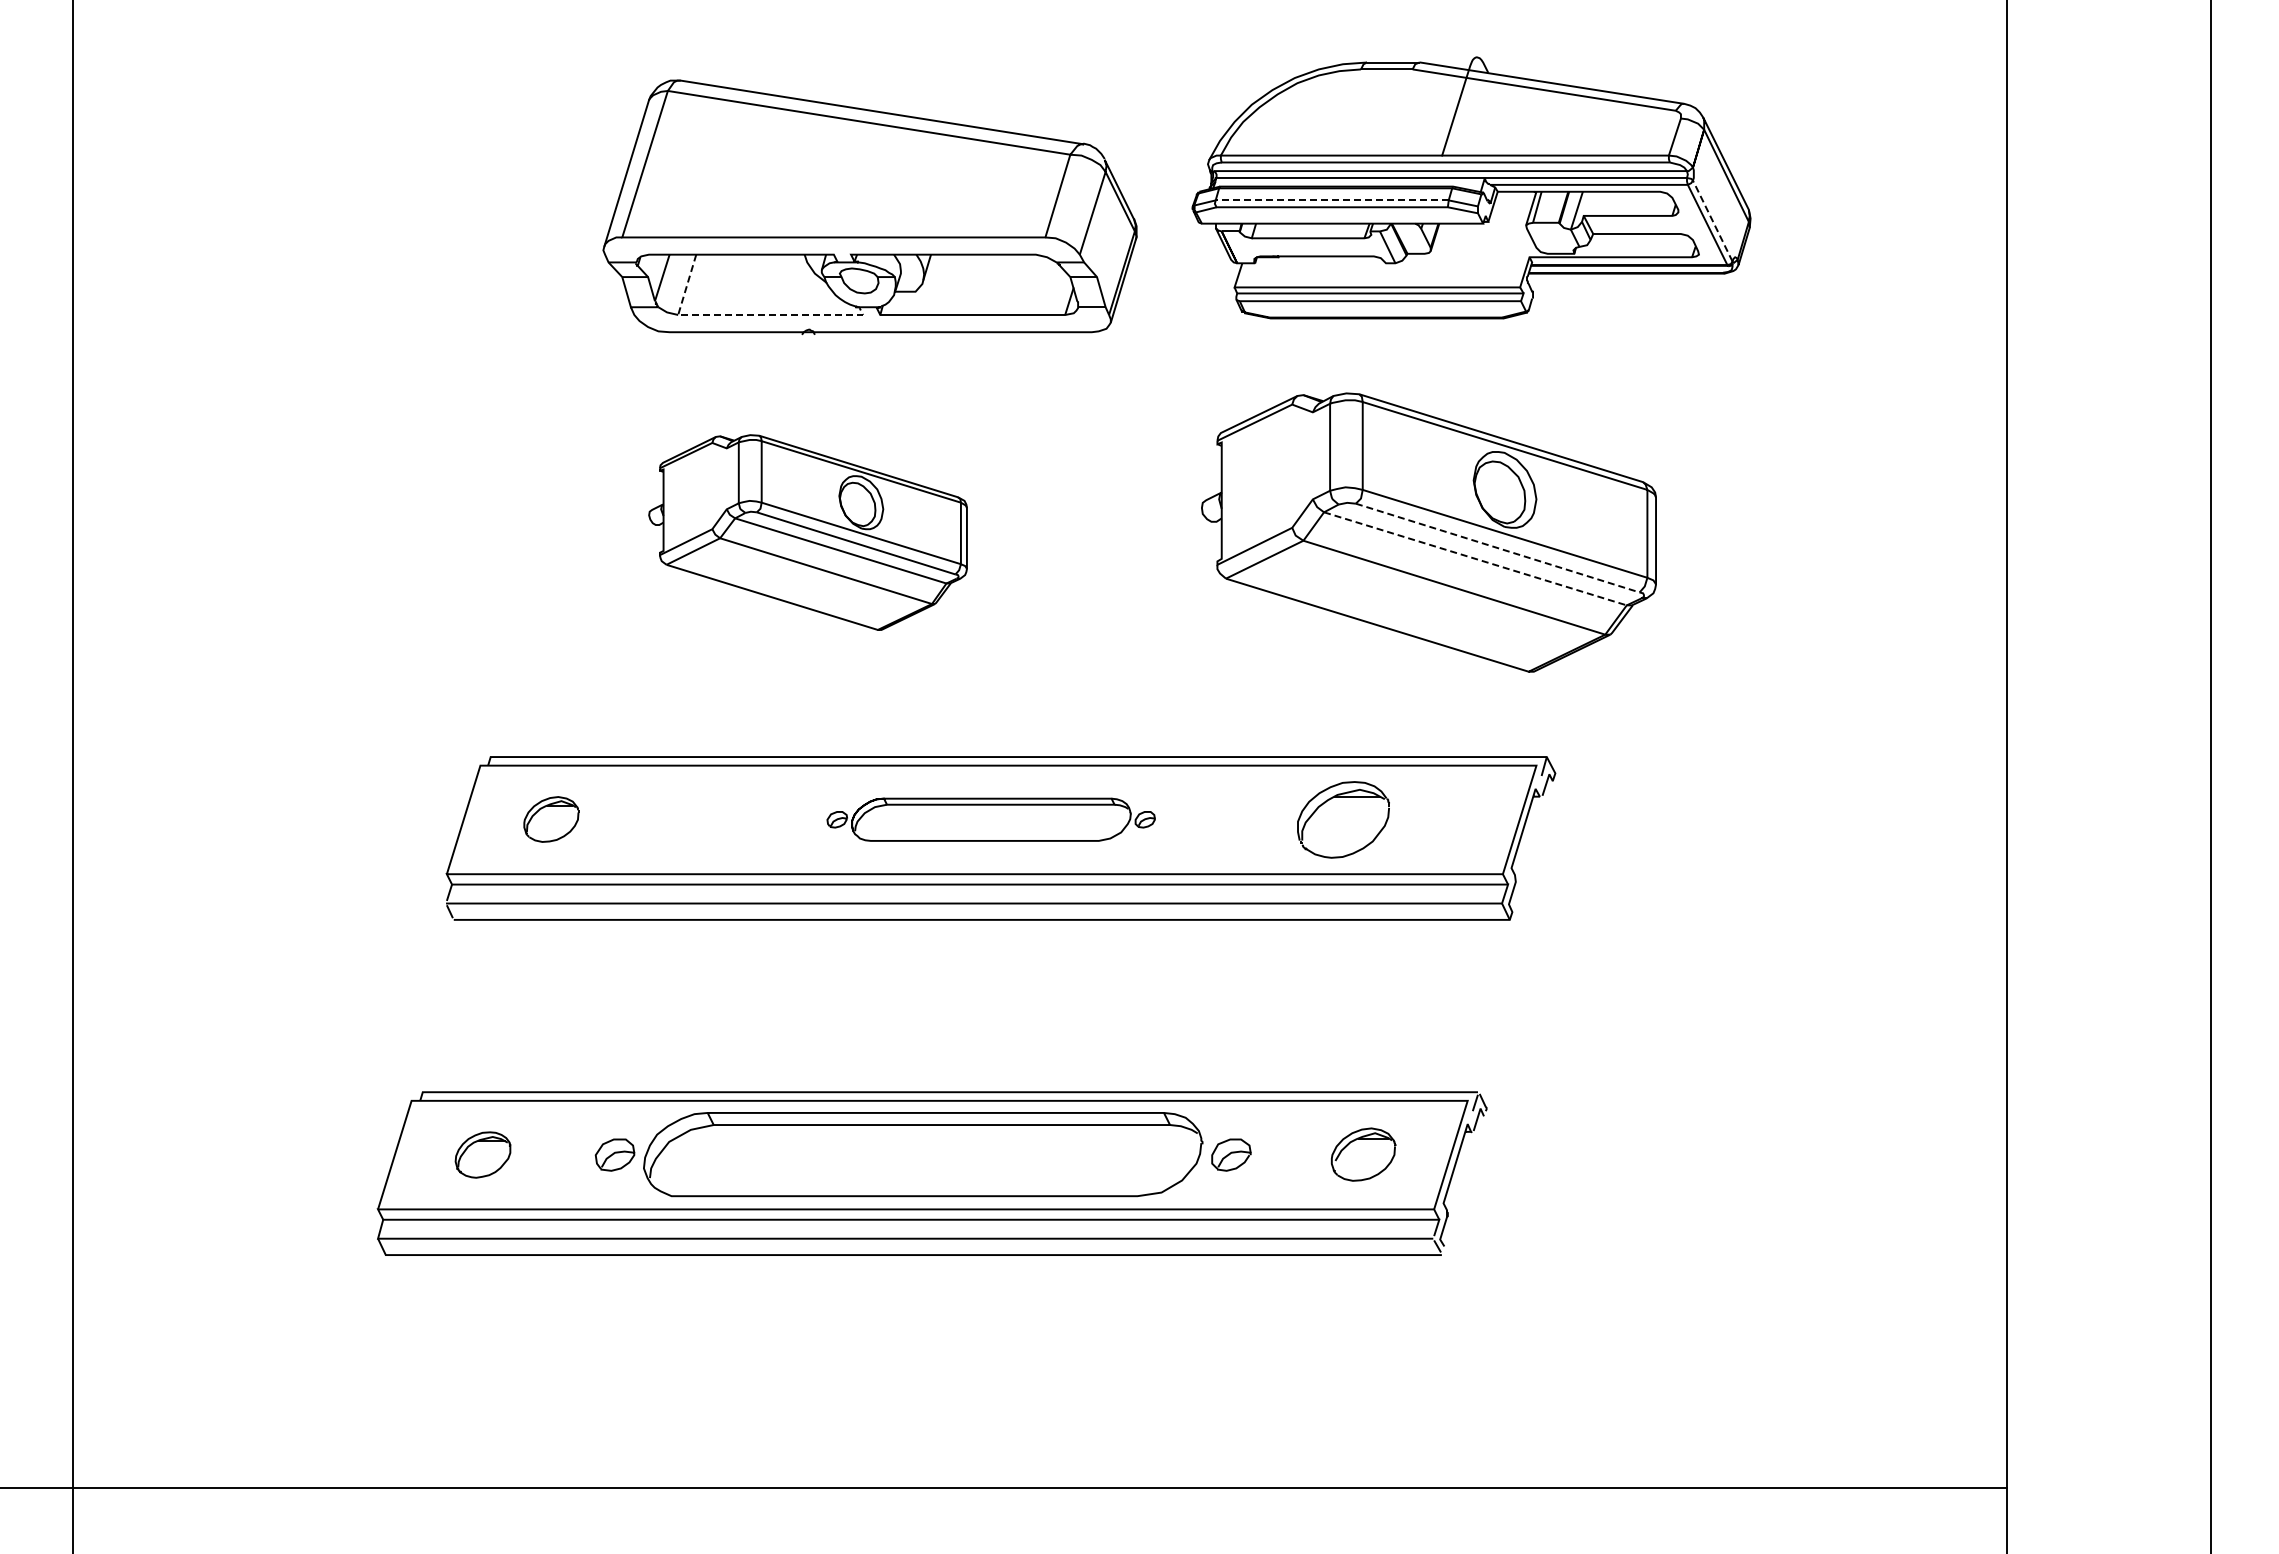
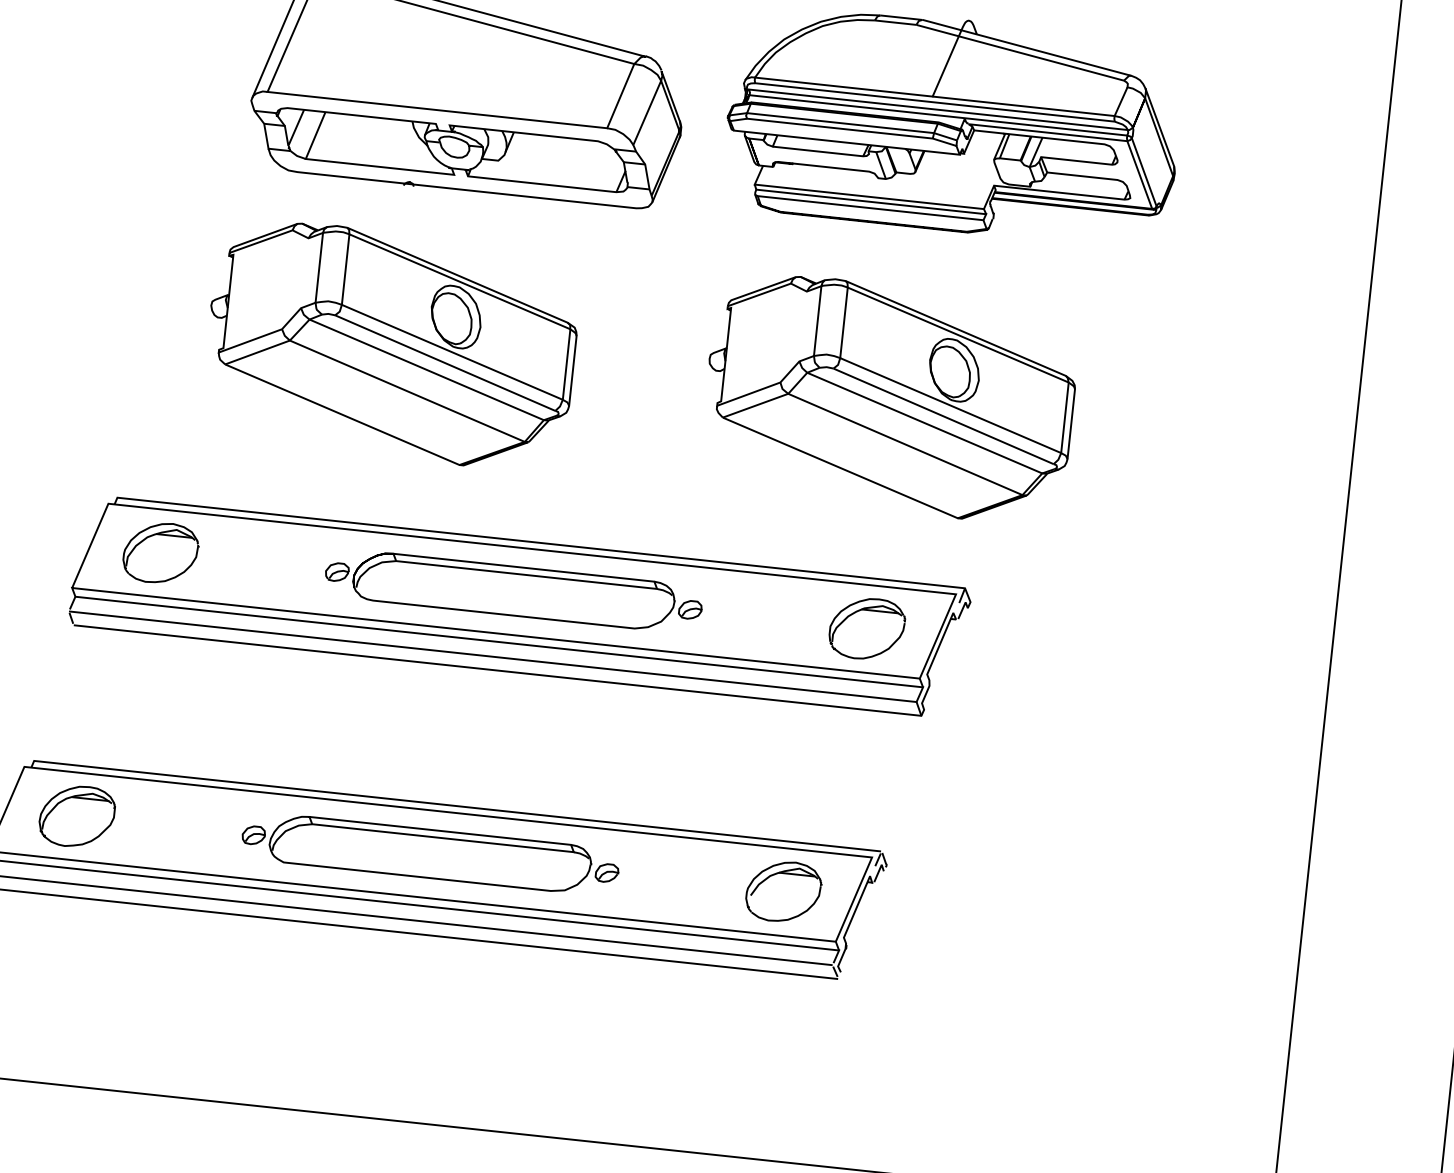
line: (1332, 200) -> (840, 123), dashed -> solid
line: (1712, 220) -> (1144, 171), dashed -> solid
line: (743, 315) -> (358, 165), dashed -> solid
part: (807, 532) -> (390, 344), size x1.43
line: (1497, 548) -> (943, 416), dashed -> solid
line: (1475, 558) -> (924, 422), dashed -> solid
part: (551, 819) -> (160, 553), size x1.67
part: (990, 819) -> (513, 590), size x1.43
part: (1343, 819) -> (867, 628), moved
part: (482, 1154) -> (76, 816), size x1.67
part: (923, 1154) -> (430, 853), size x0.71
part: (1363, 1154) -> (783, 891), size x1.43

